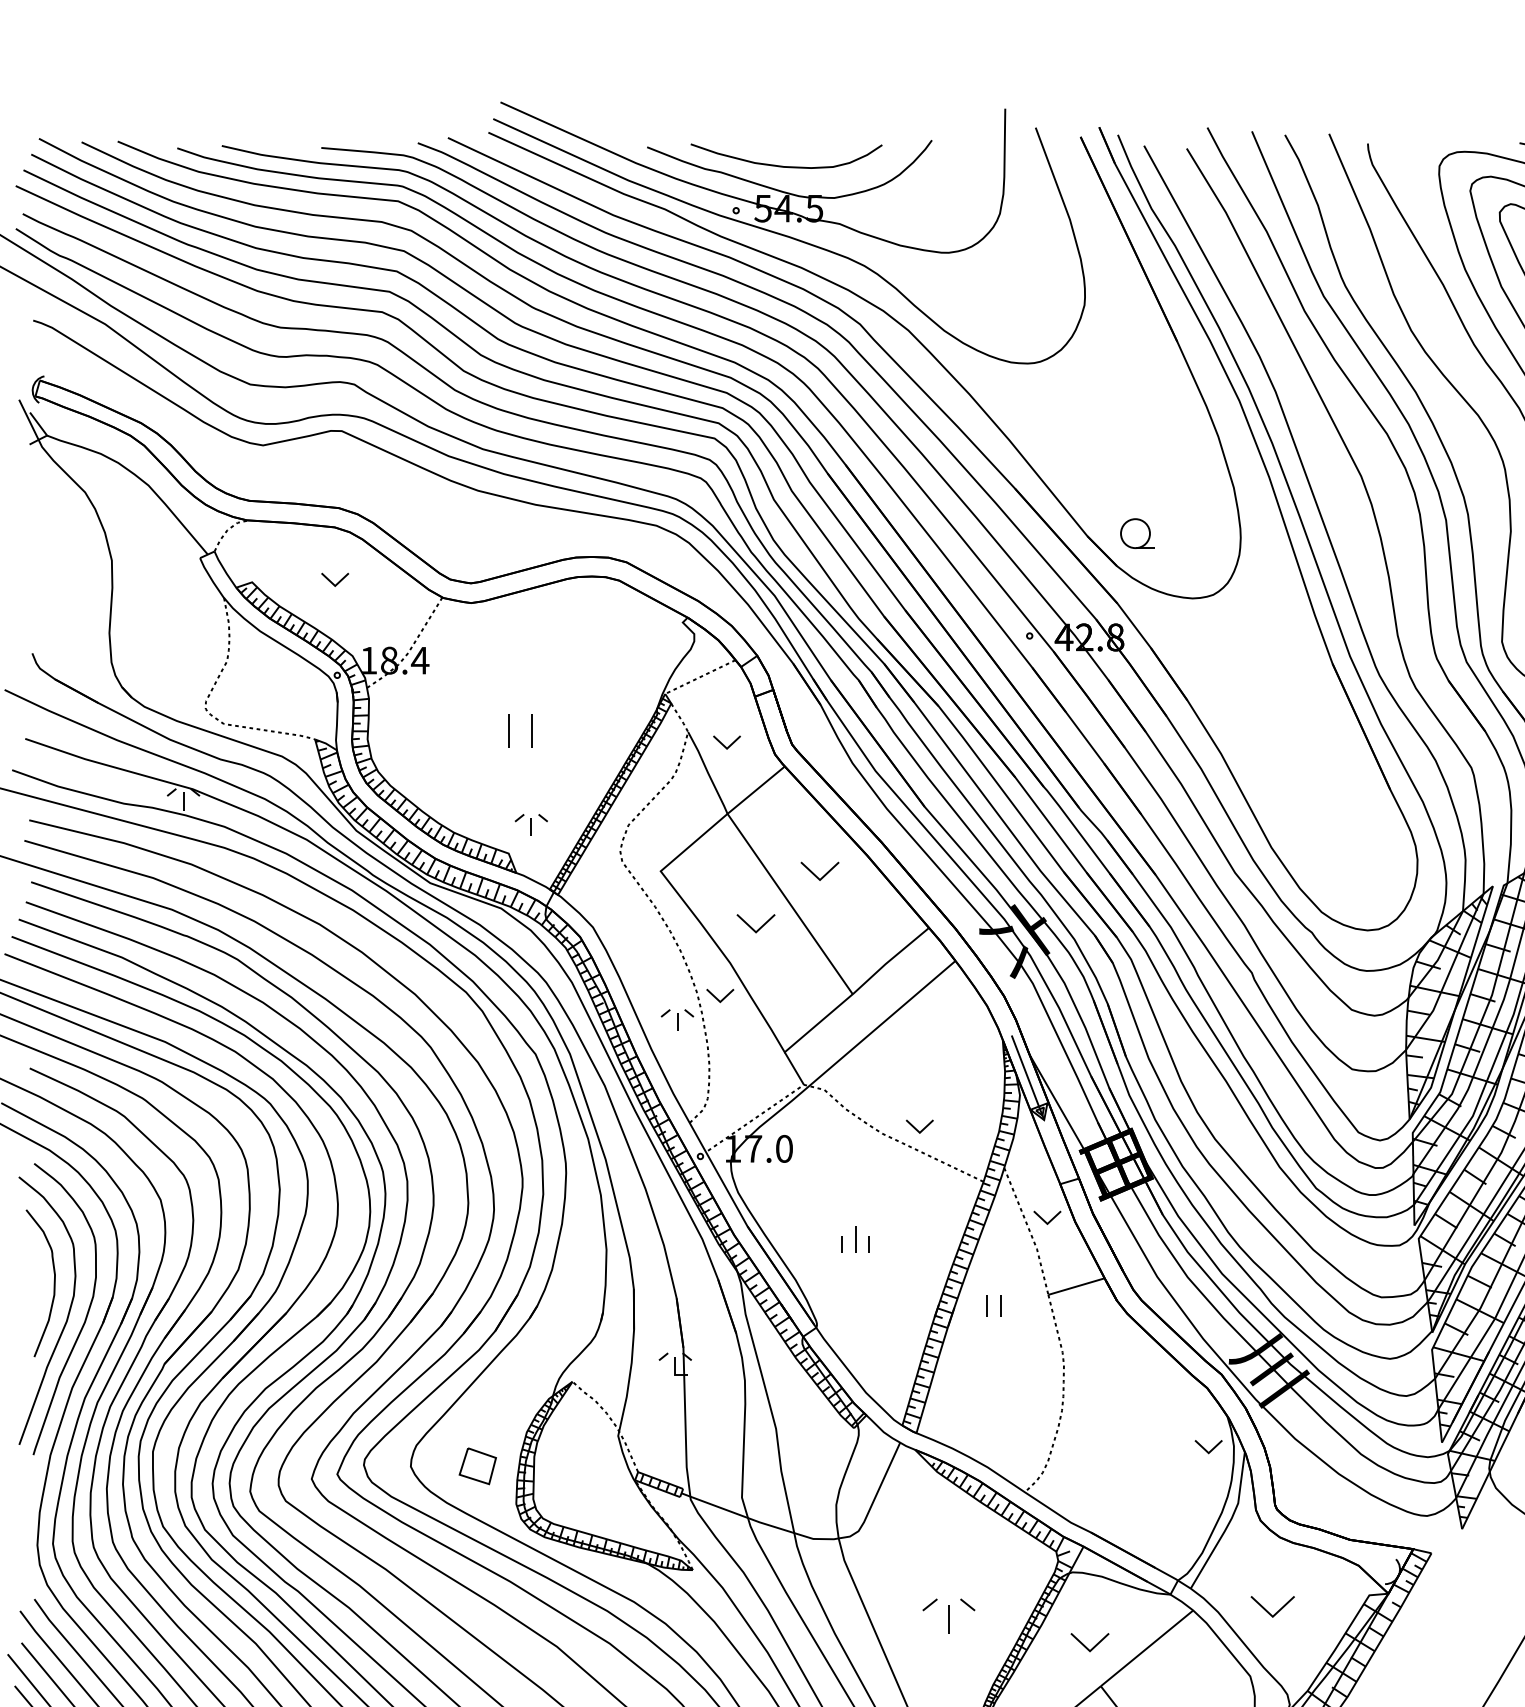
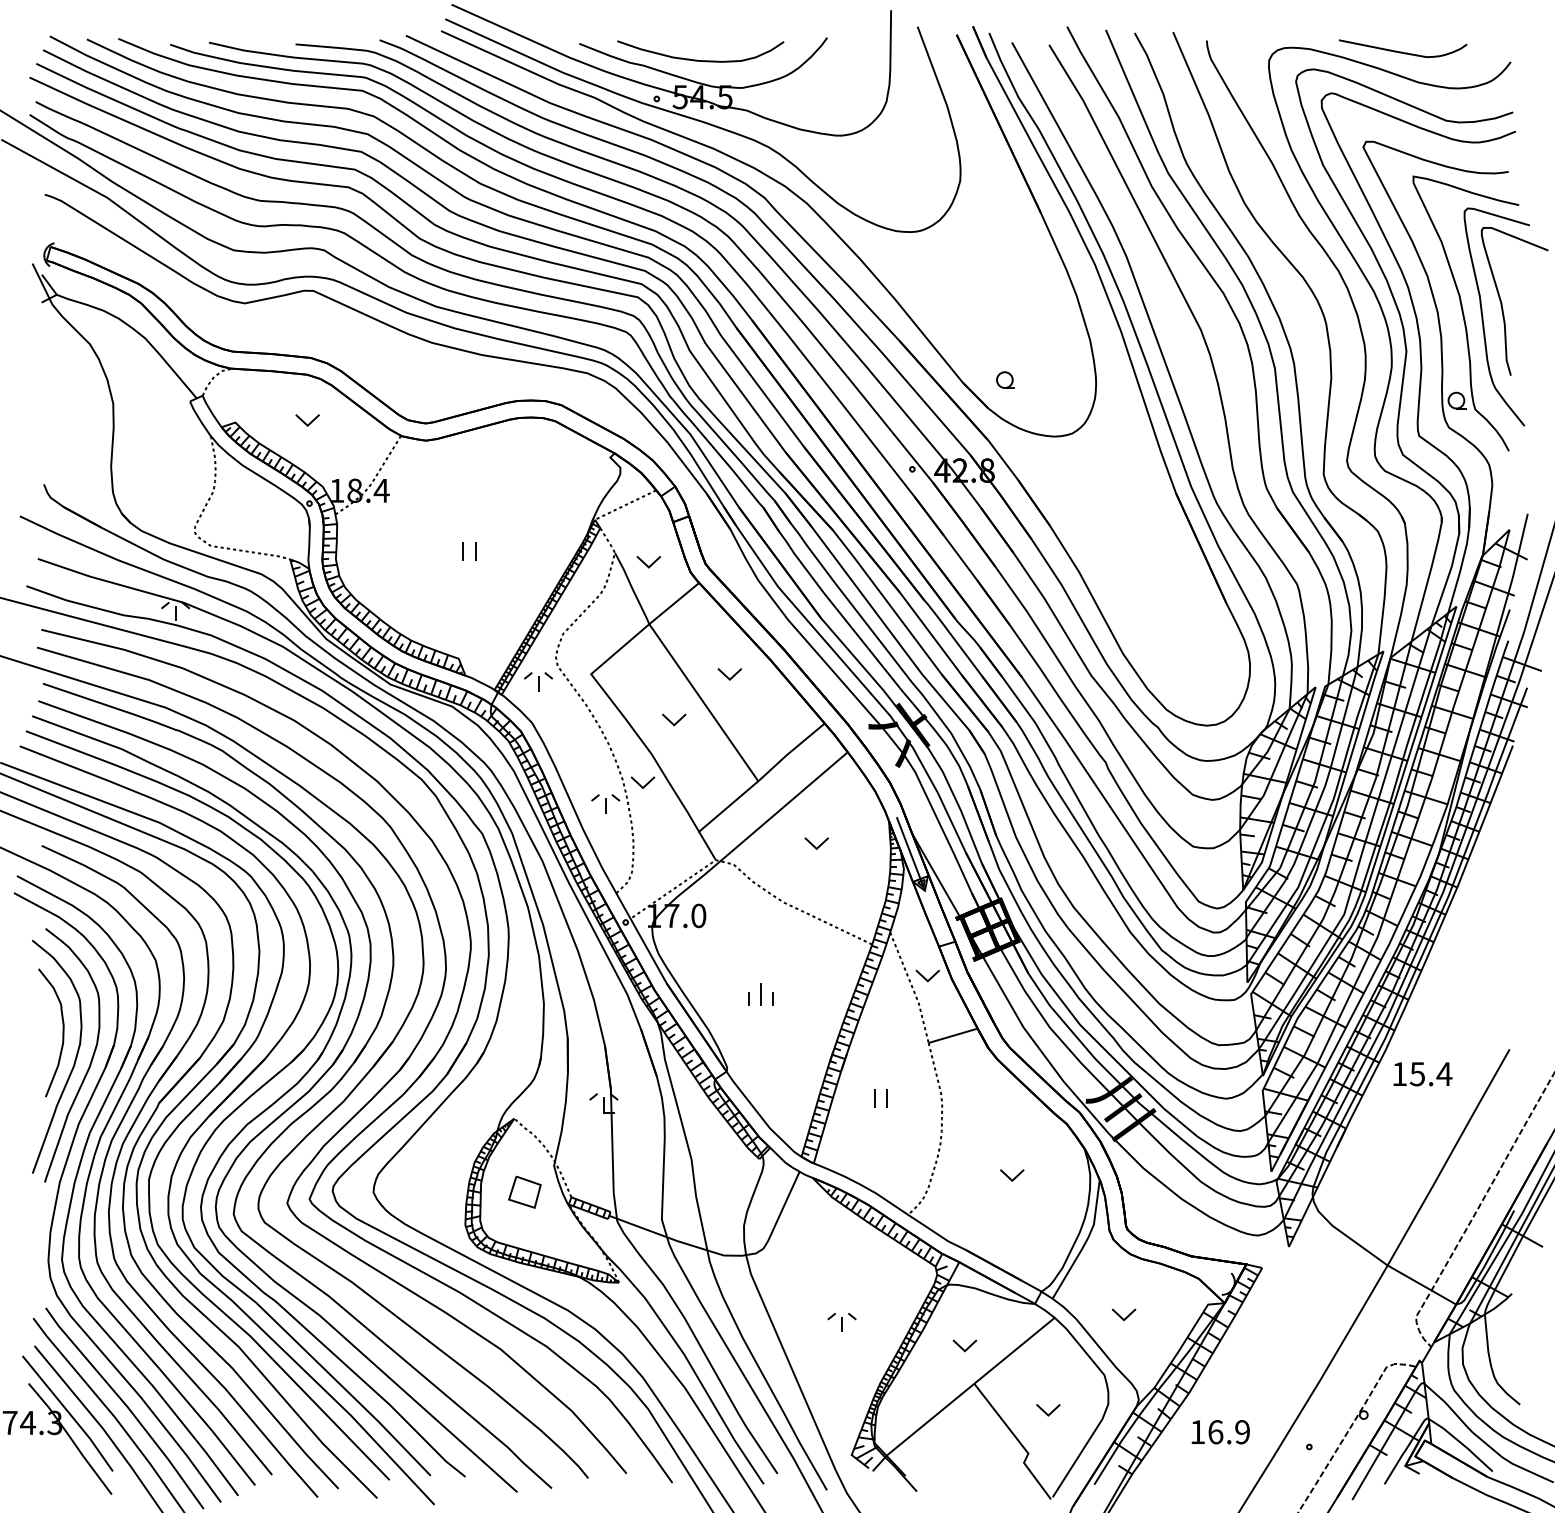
part: (1136, 532) -> (1005, 379), size x0.62
part: (521, 730) -> (469, 551), size x0.62
part: (531, 824) -> (538, 681), moved
part: (819, 871) -> (729, 674), size x0.71
part: (756, 923) -> (674, 719), size x0.71
part: (919, 1126) -> (816, 843), moved
part: (993, 1305) -> (880, 1098), moved
part: (1208, 1447) -> (1012, 1175), moved
part: (477, 1466) -> (524, 1192), moved
part: (1272, 1606) -> (1123, 1314), size x0.62
part: (948, 1615) -> (841, 1322), size x0.62
part: (1089, 1642) -> (964, 1345), size x0.71

